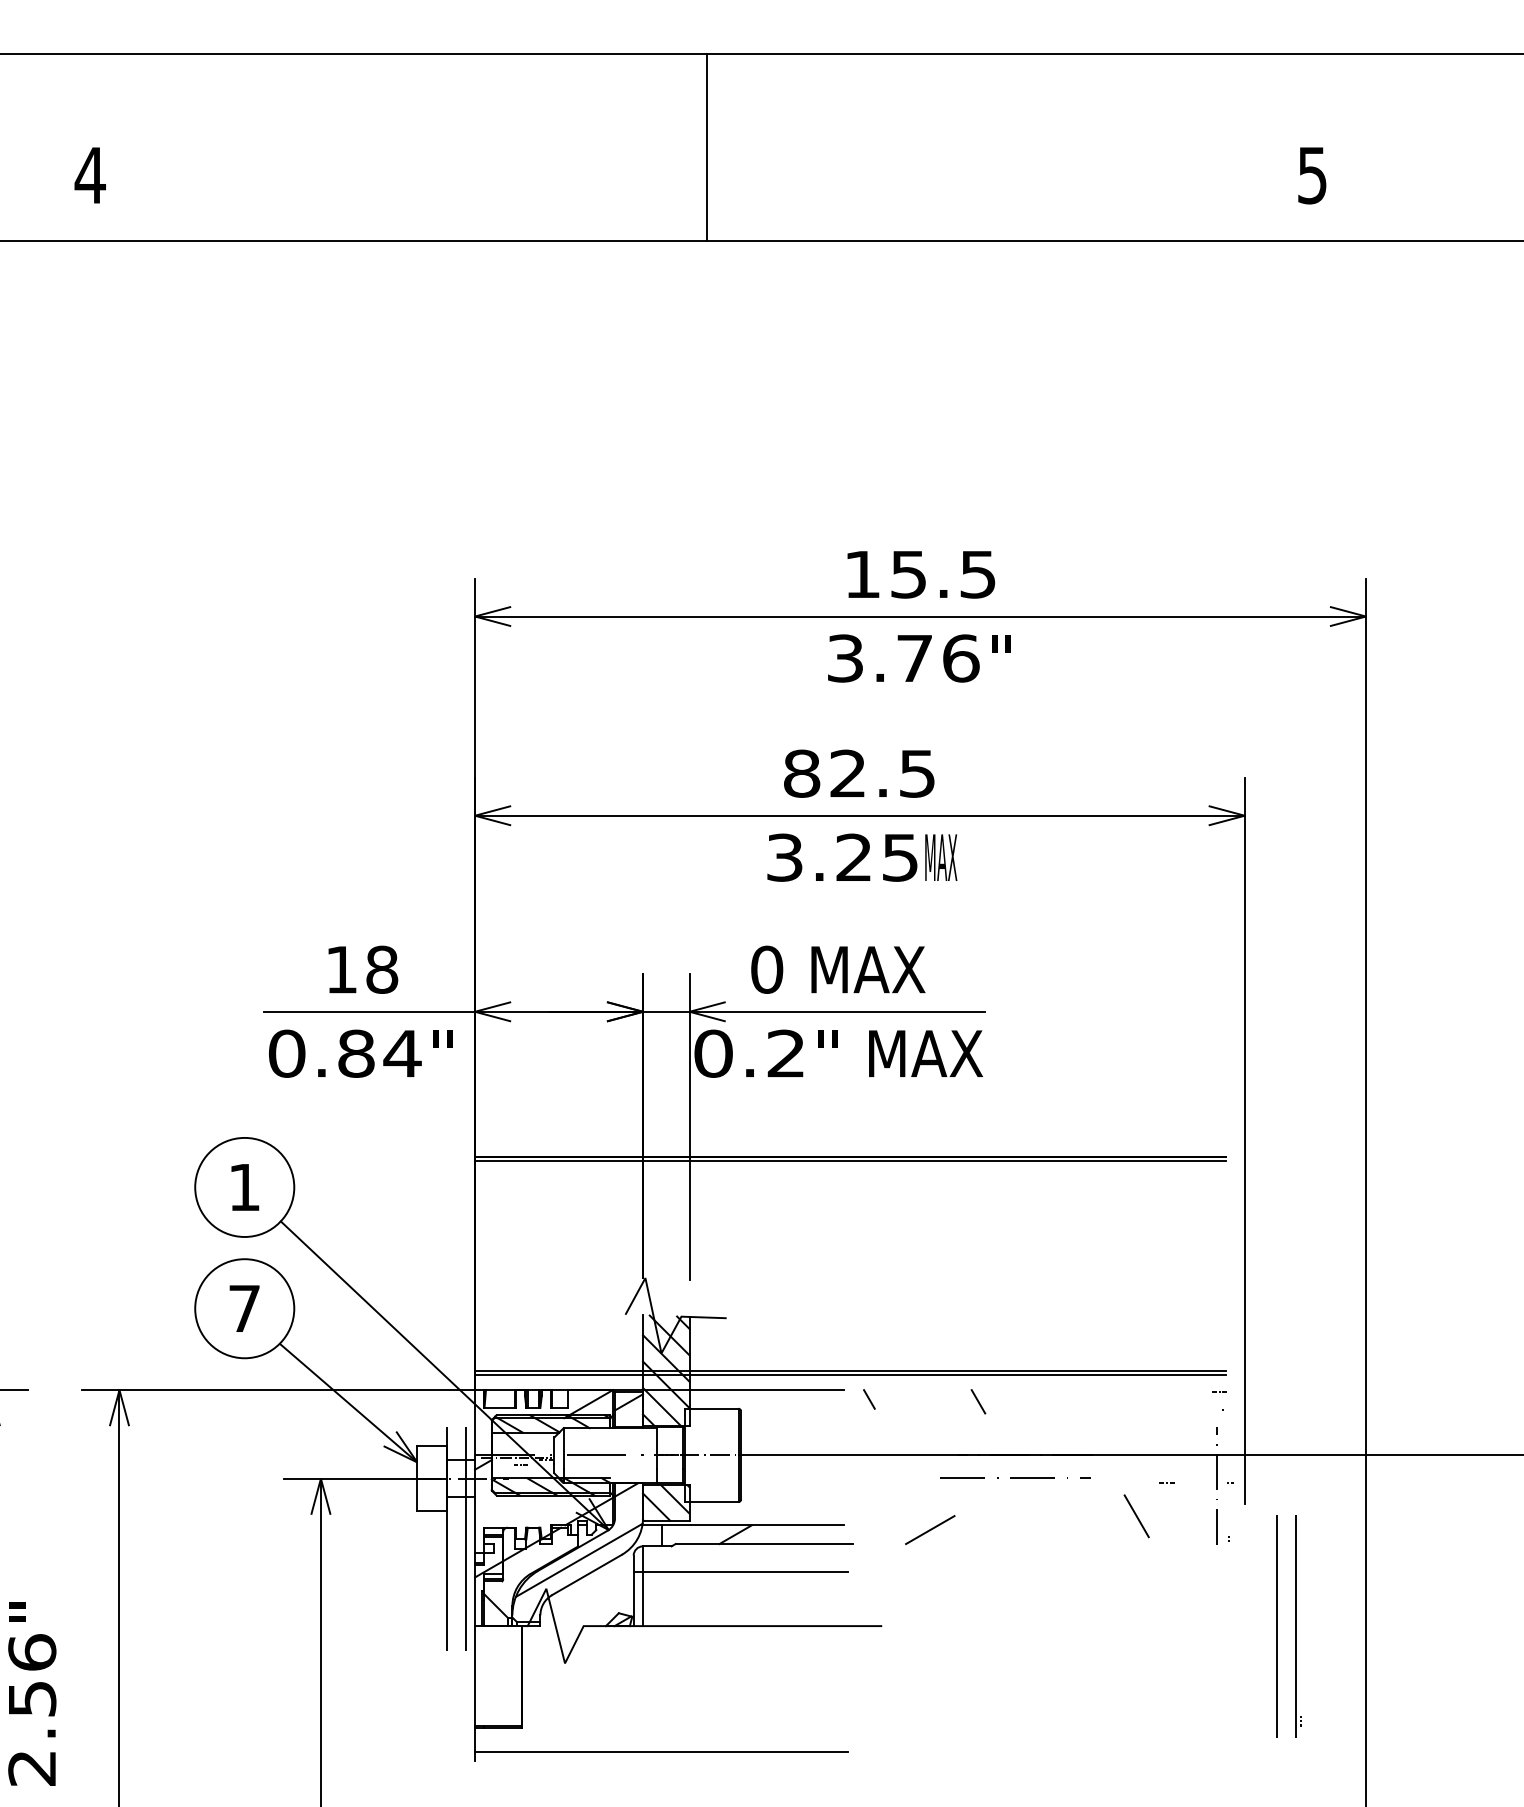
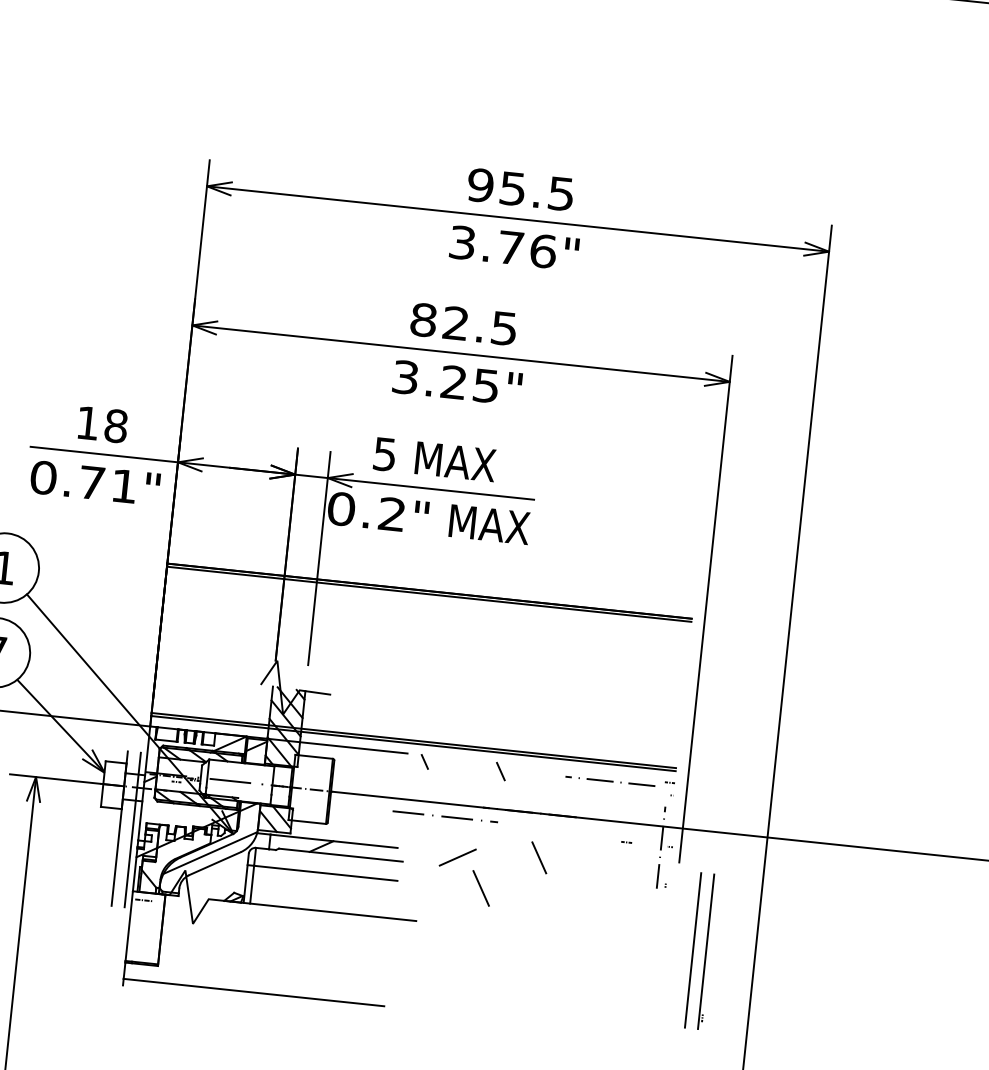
text: (862, 574) -> (480, 185), 15.5 -> 95.5
text: (941, 857) -> (514, 388), MAX -> "
text: (767, 969) -> (385, 454), 0 -> 5
text: (379, 1053) -> (108, 484), 0.84 -> 0.71
line: (1135, 1398) -> (610, 780), added
line: (1015, 1477) -> (445, 816), moved
line: (1136, 1516) -> (539, 857), moved
line: (967, 1569) -> (480, 887), added
line: (491, 1637) -> (143, 900), added

